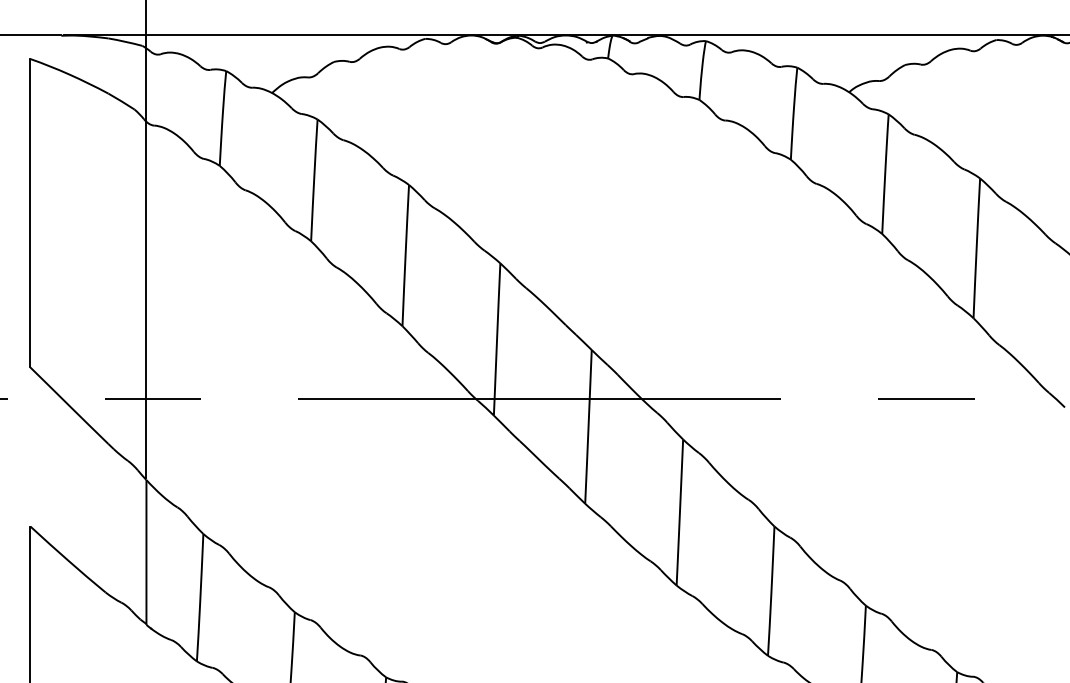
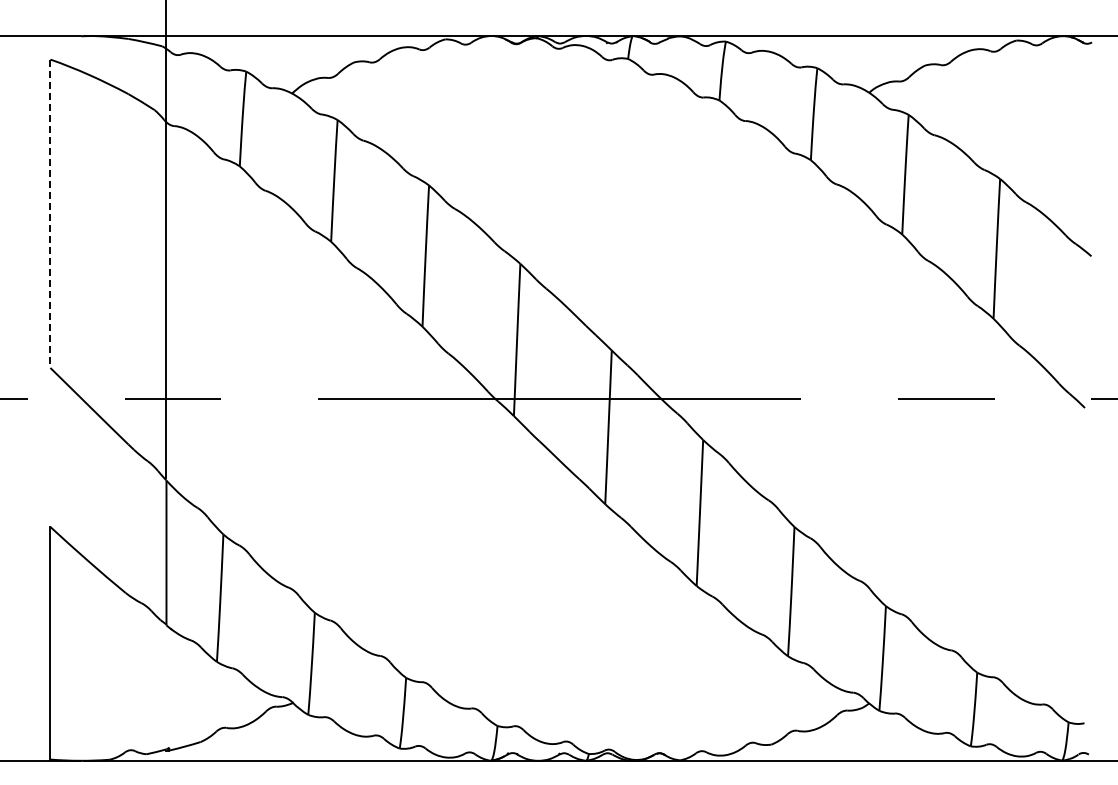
line: (30, 214) -> (50, 214), solid -> dashed

